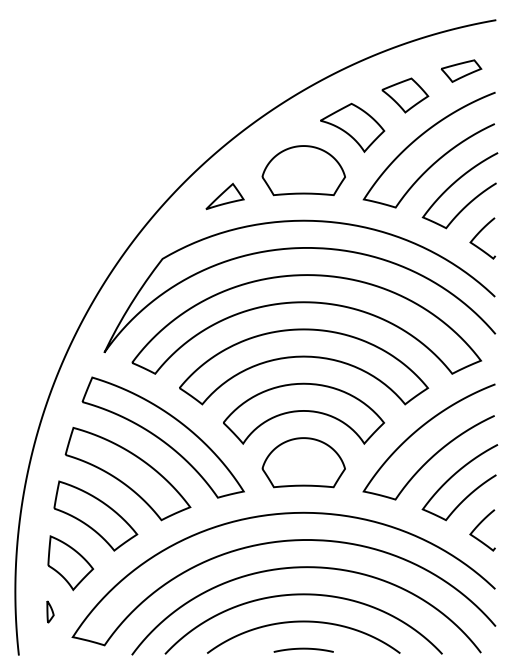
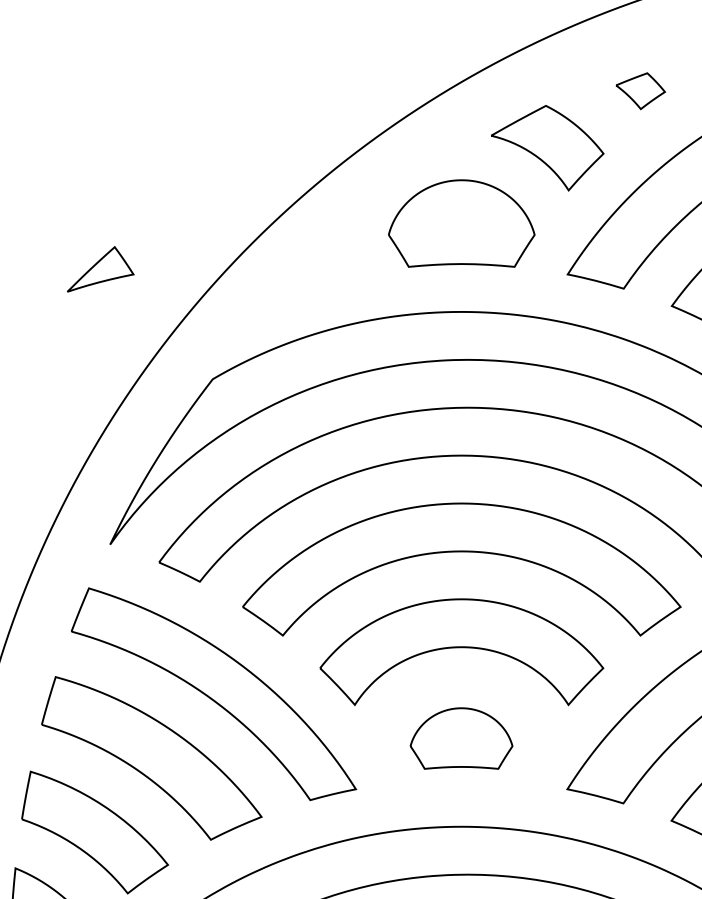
part: (405, 95) -> (640, 91), size x0.6
part: (224, 195) -> (99, 267), moved
part: (303, 462) -> (461, 738), size x0.7

